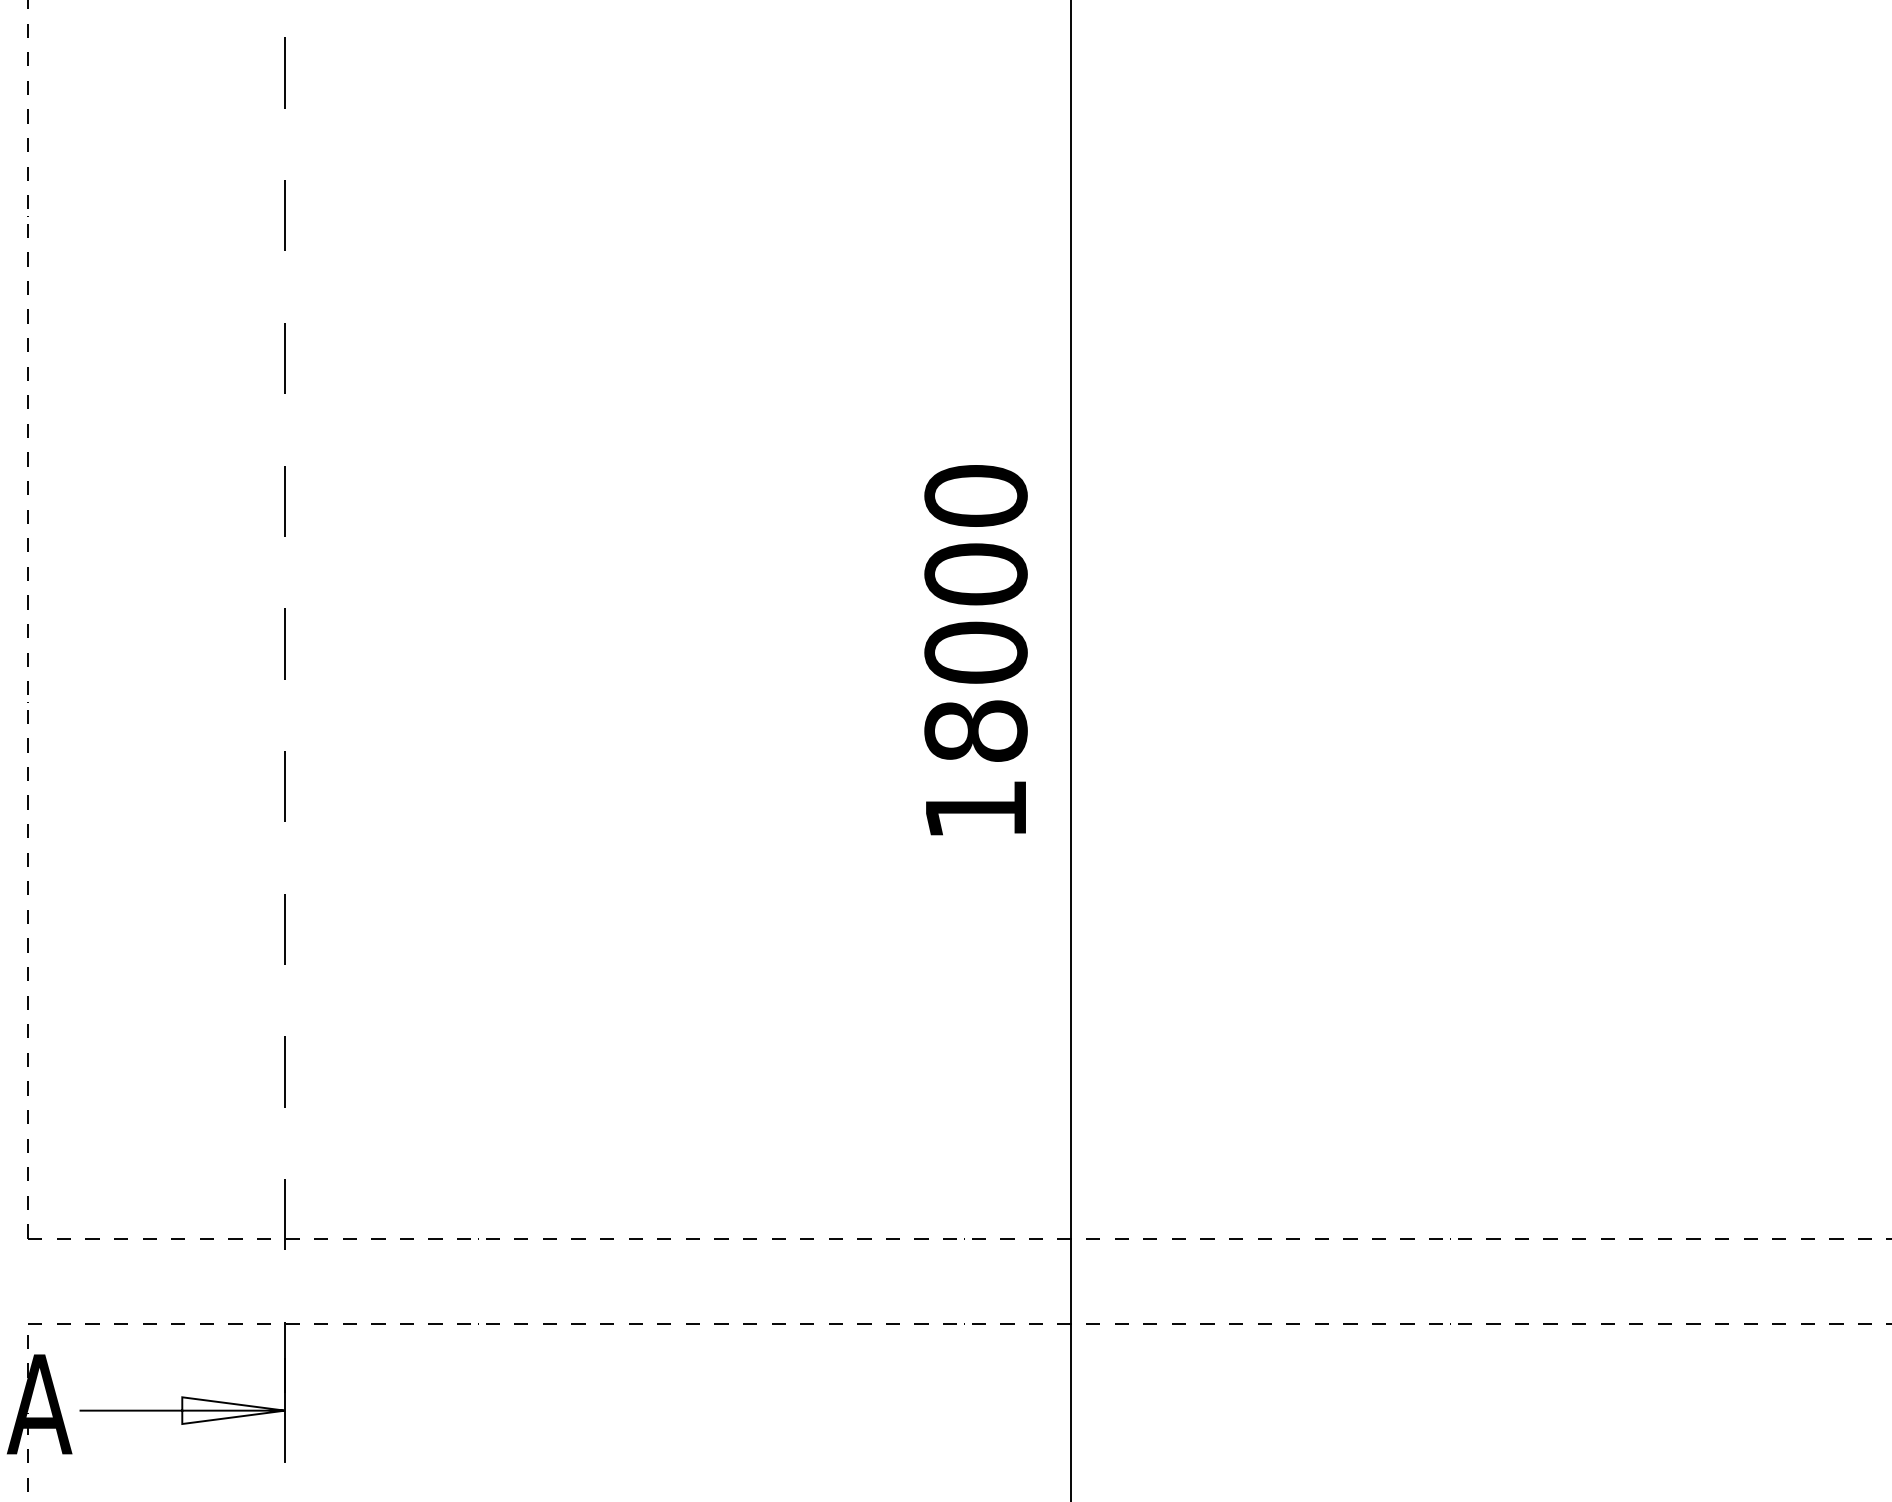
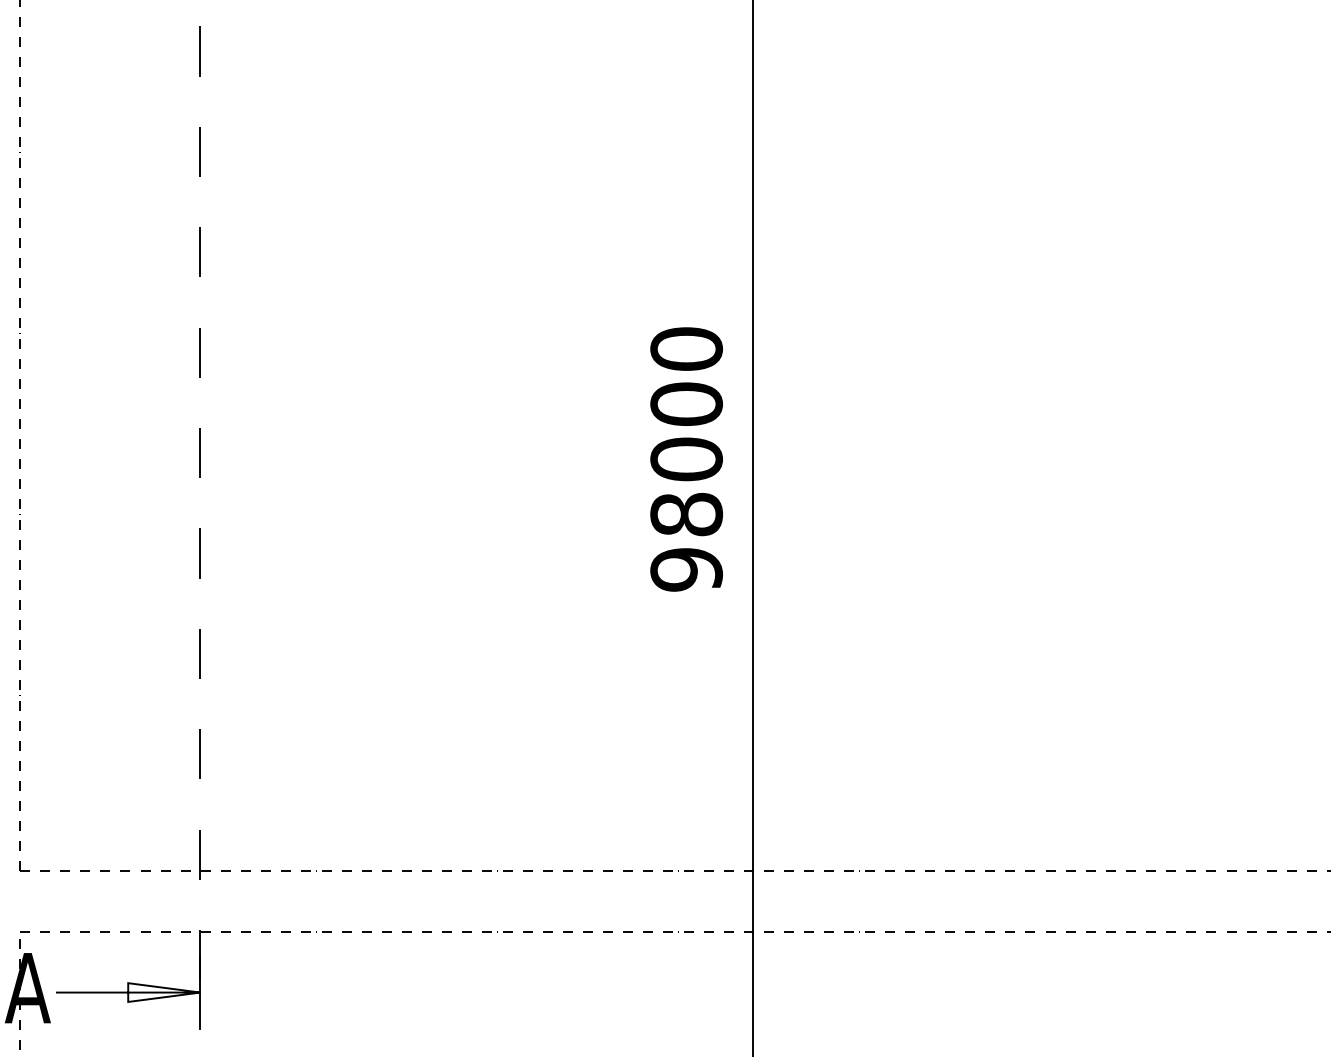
text: (975, 809) -> (686, 569), 18000 -> 98000

